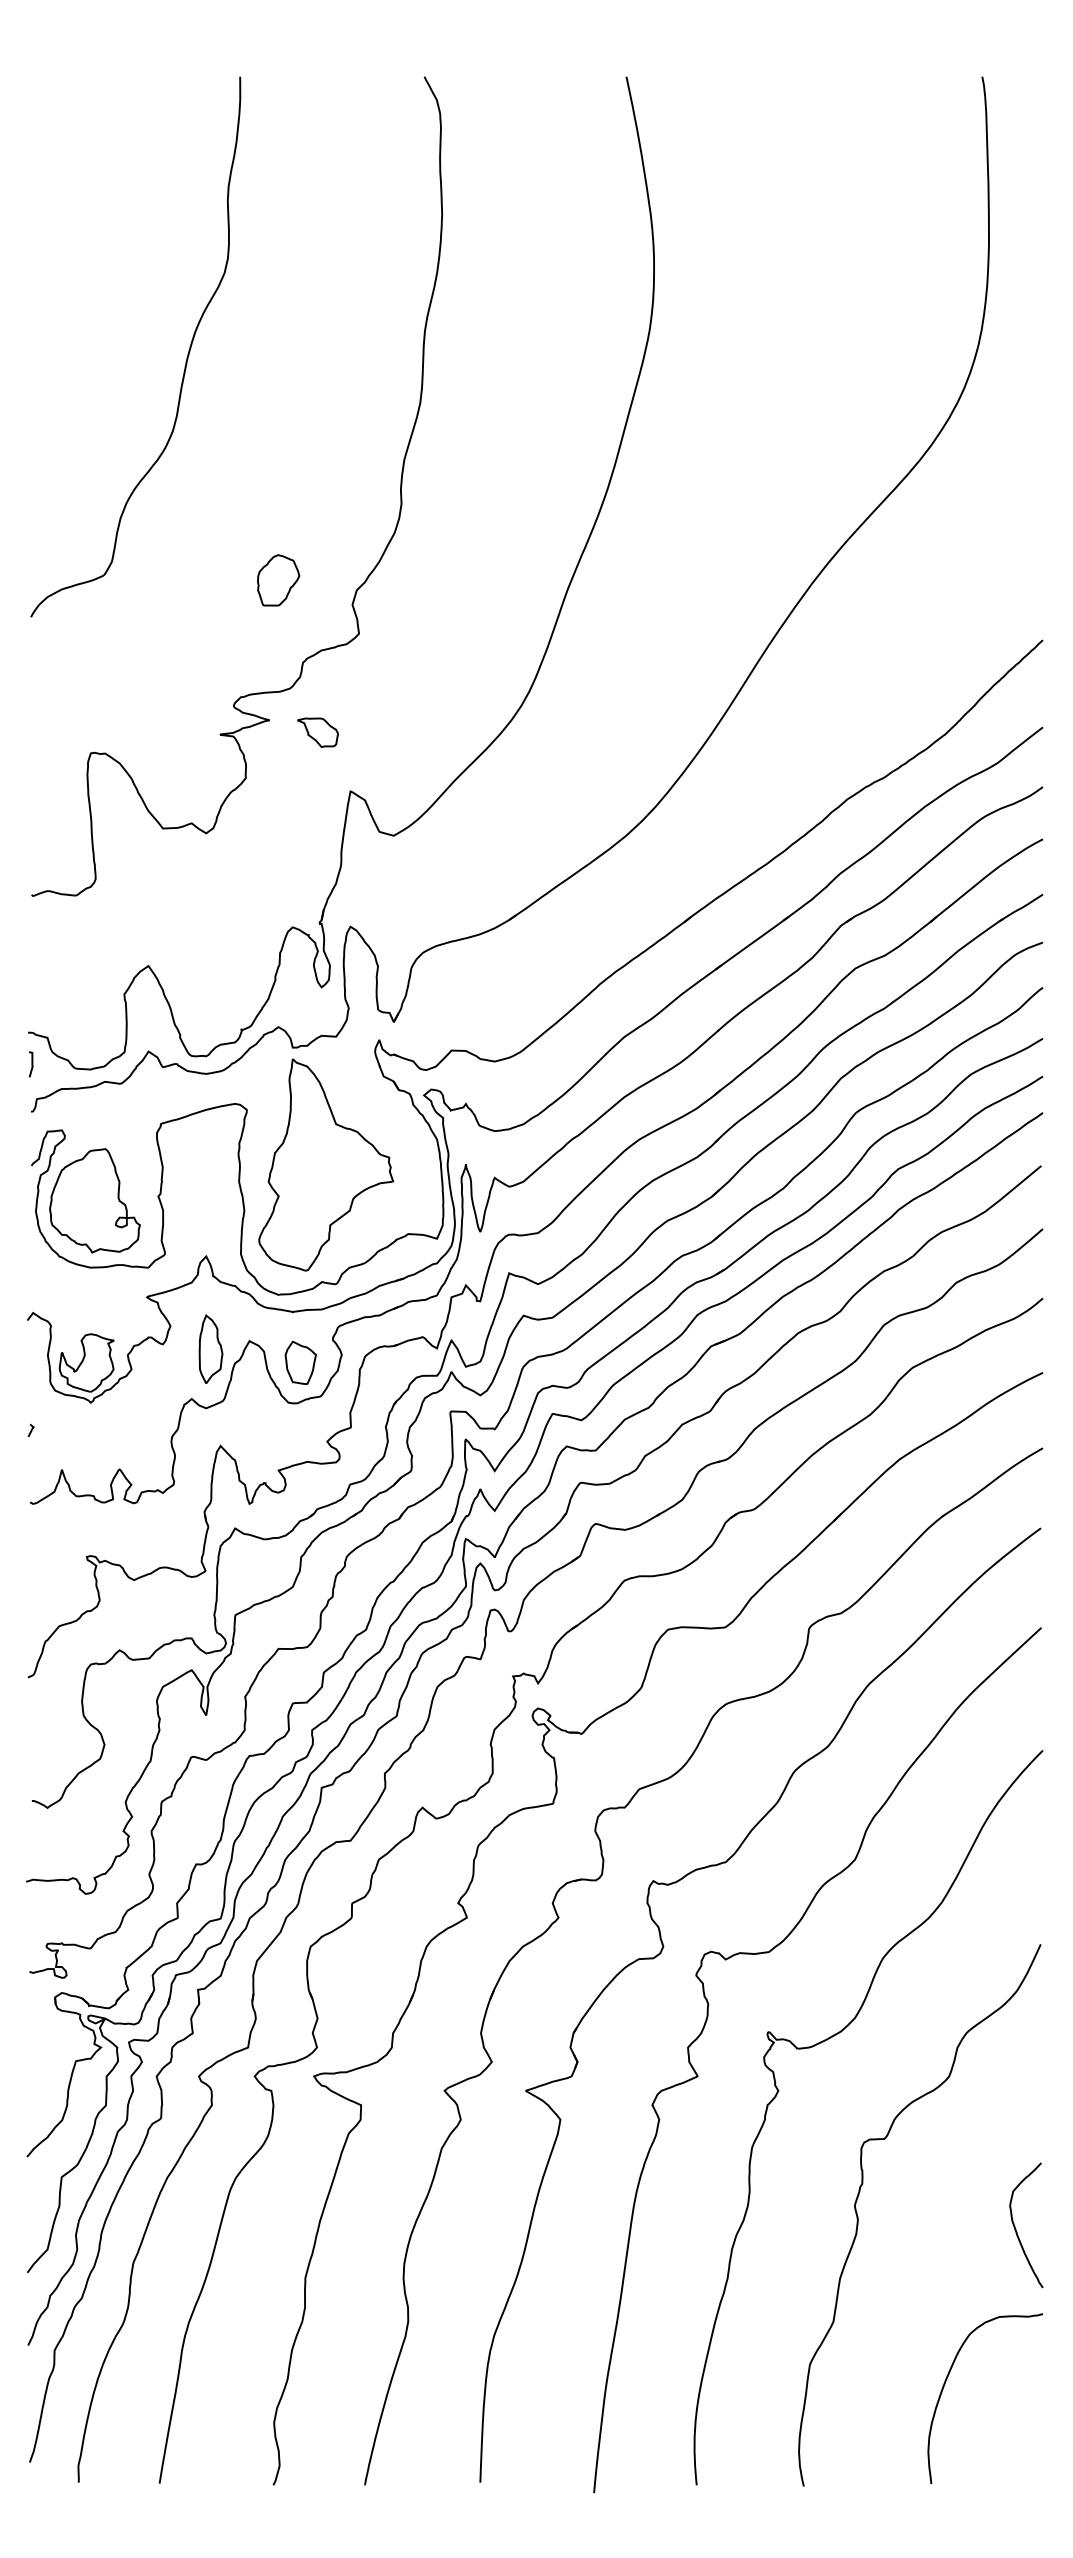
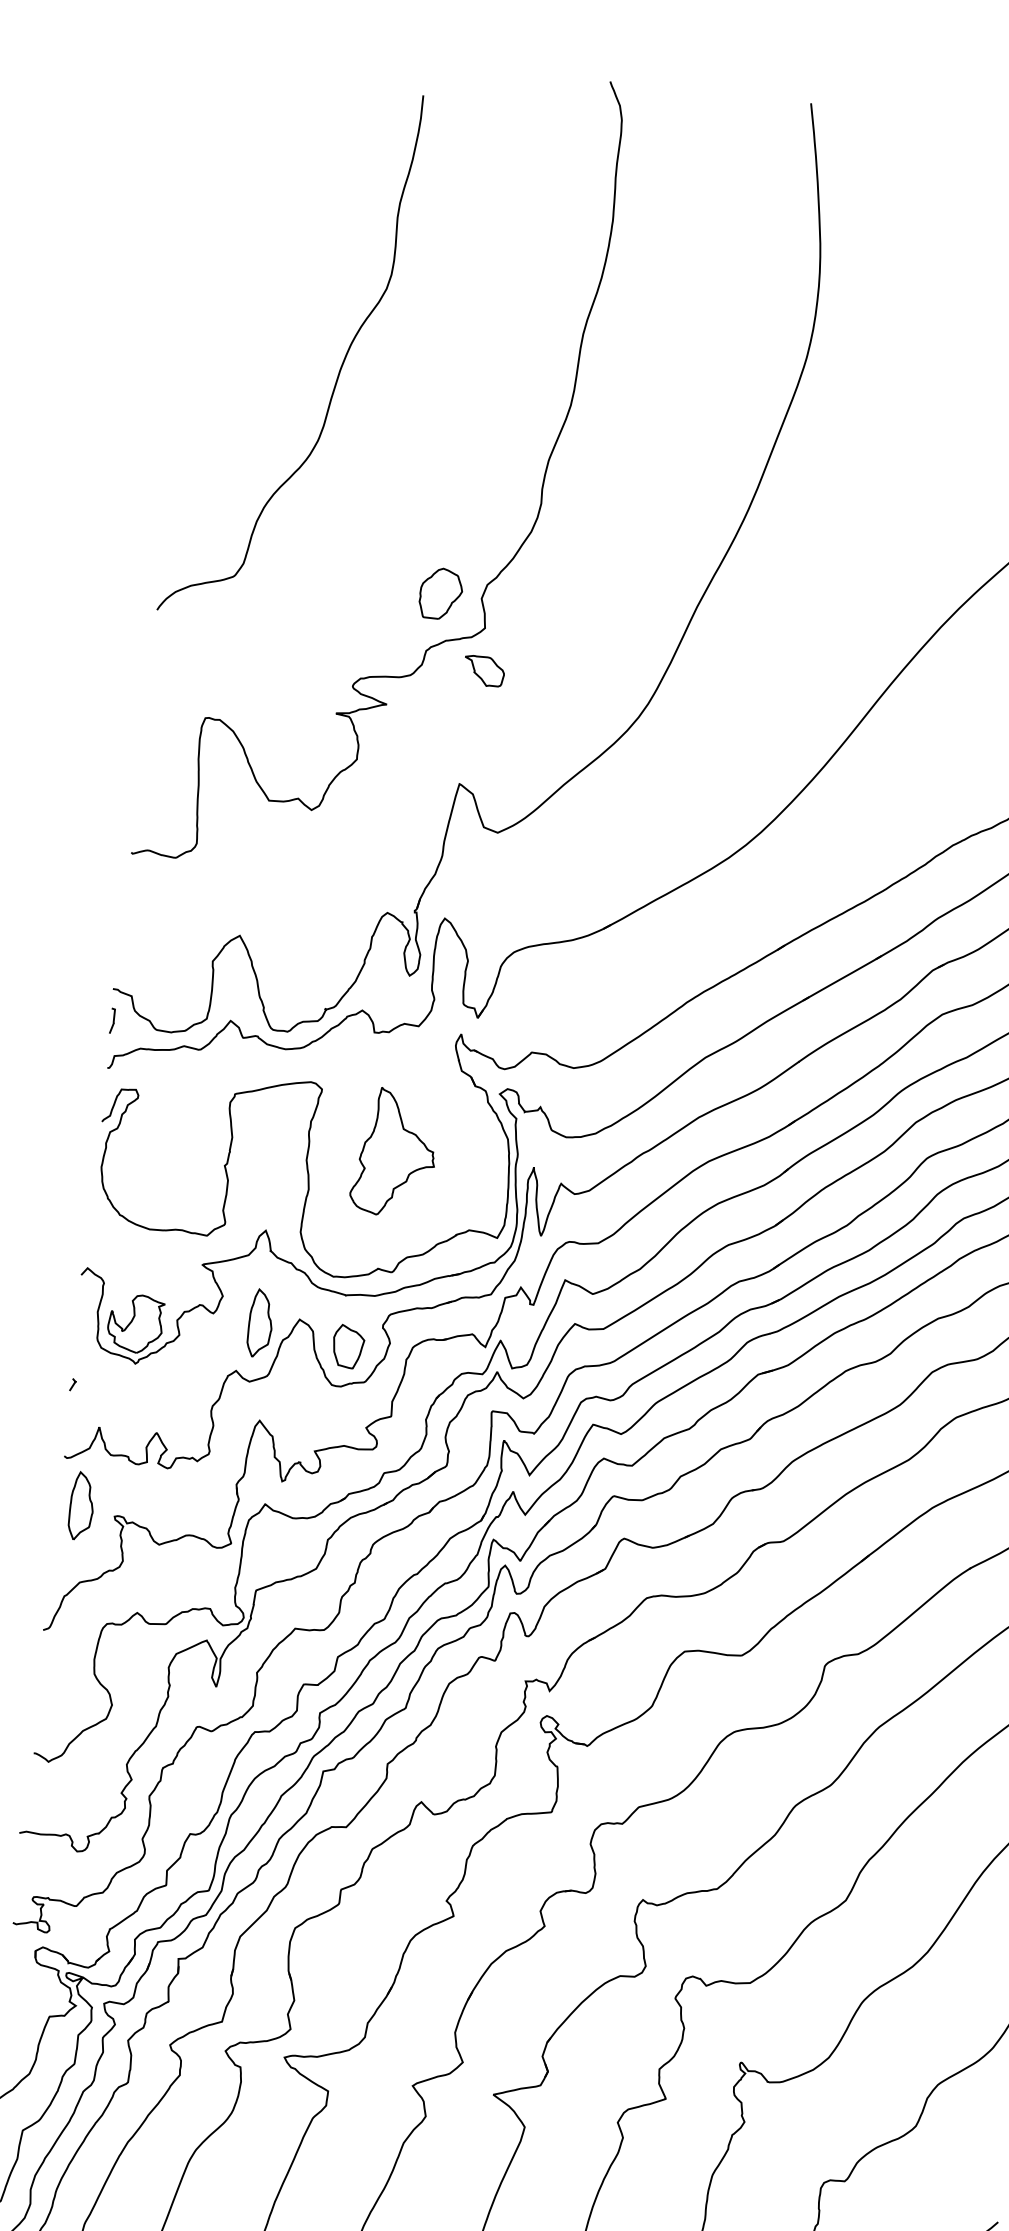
curve: (186, 357) -> (339, 368), moved
part: (278, 580) -> (440, 593), moved
part: (317, 732) -> (483, 671), moved
part: (326, 1164) -> (395, 1152), size x0.6
part: (94, 1200) -> (160, 1163), removed
part: (52, 1549) -> (81, 1505), added

